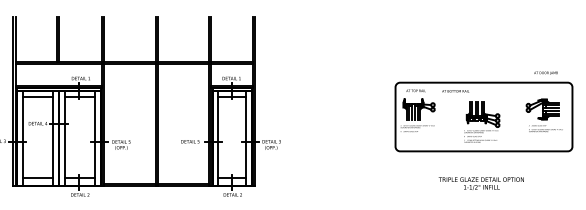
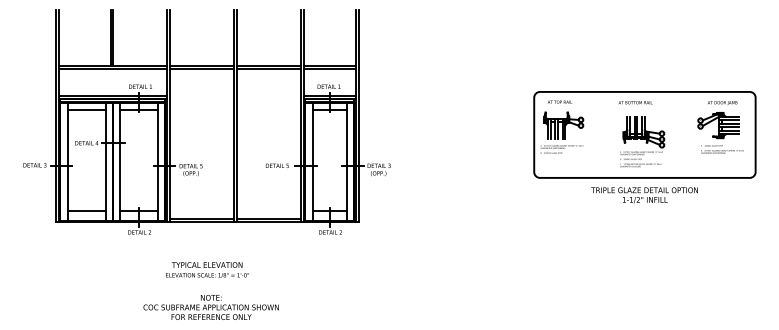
text: (545, 73) -> (722, 103), moved
text: (455, 91) -> (635, 102), moved
text: (481, 183) -> (644, 195), moved

